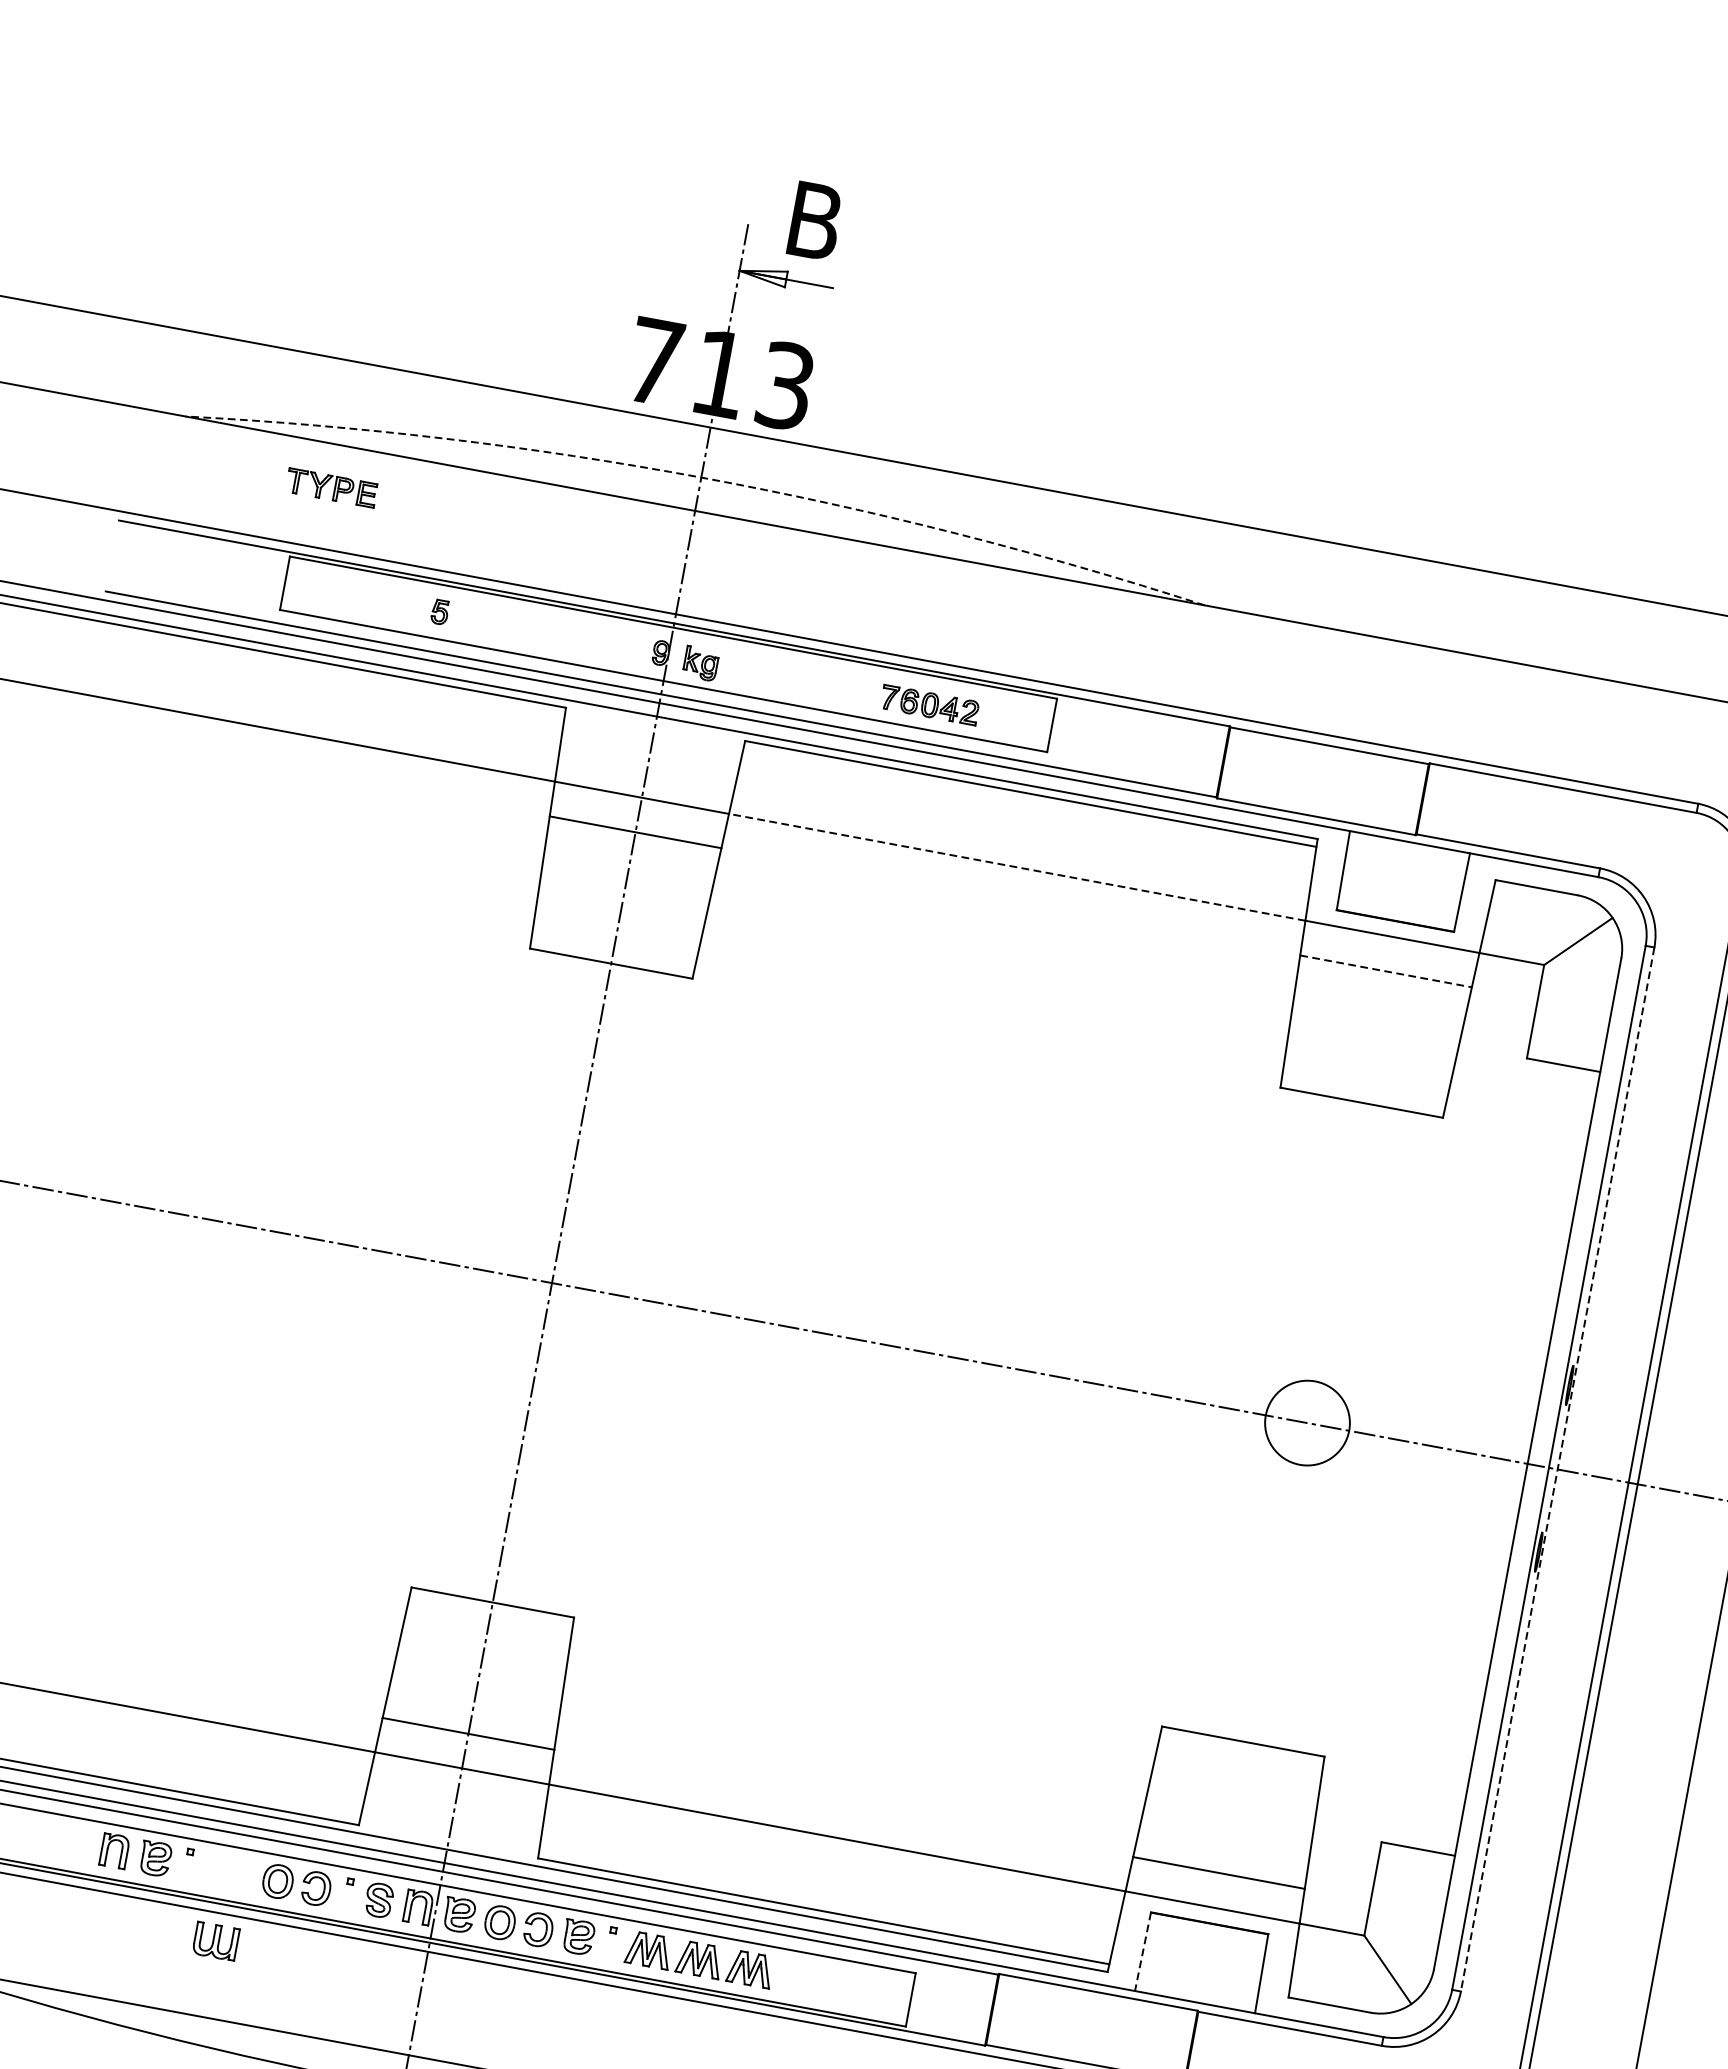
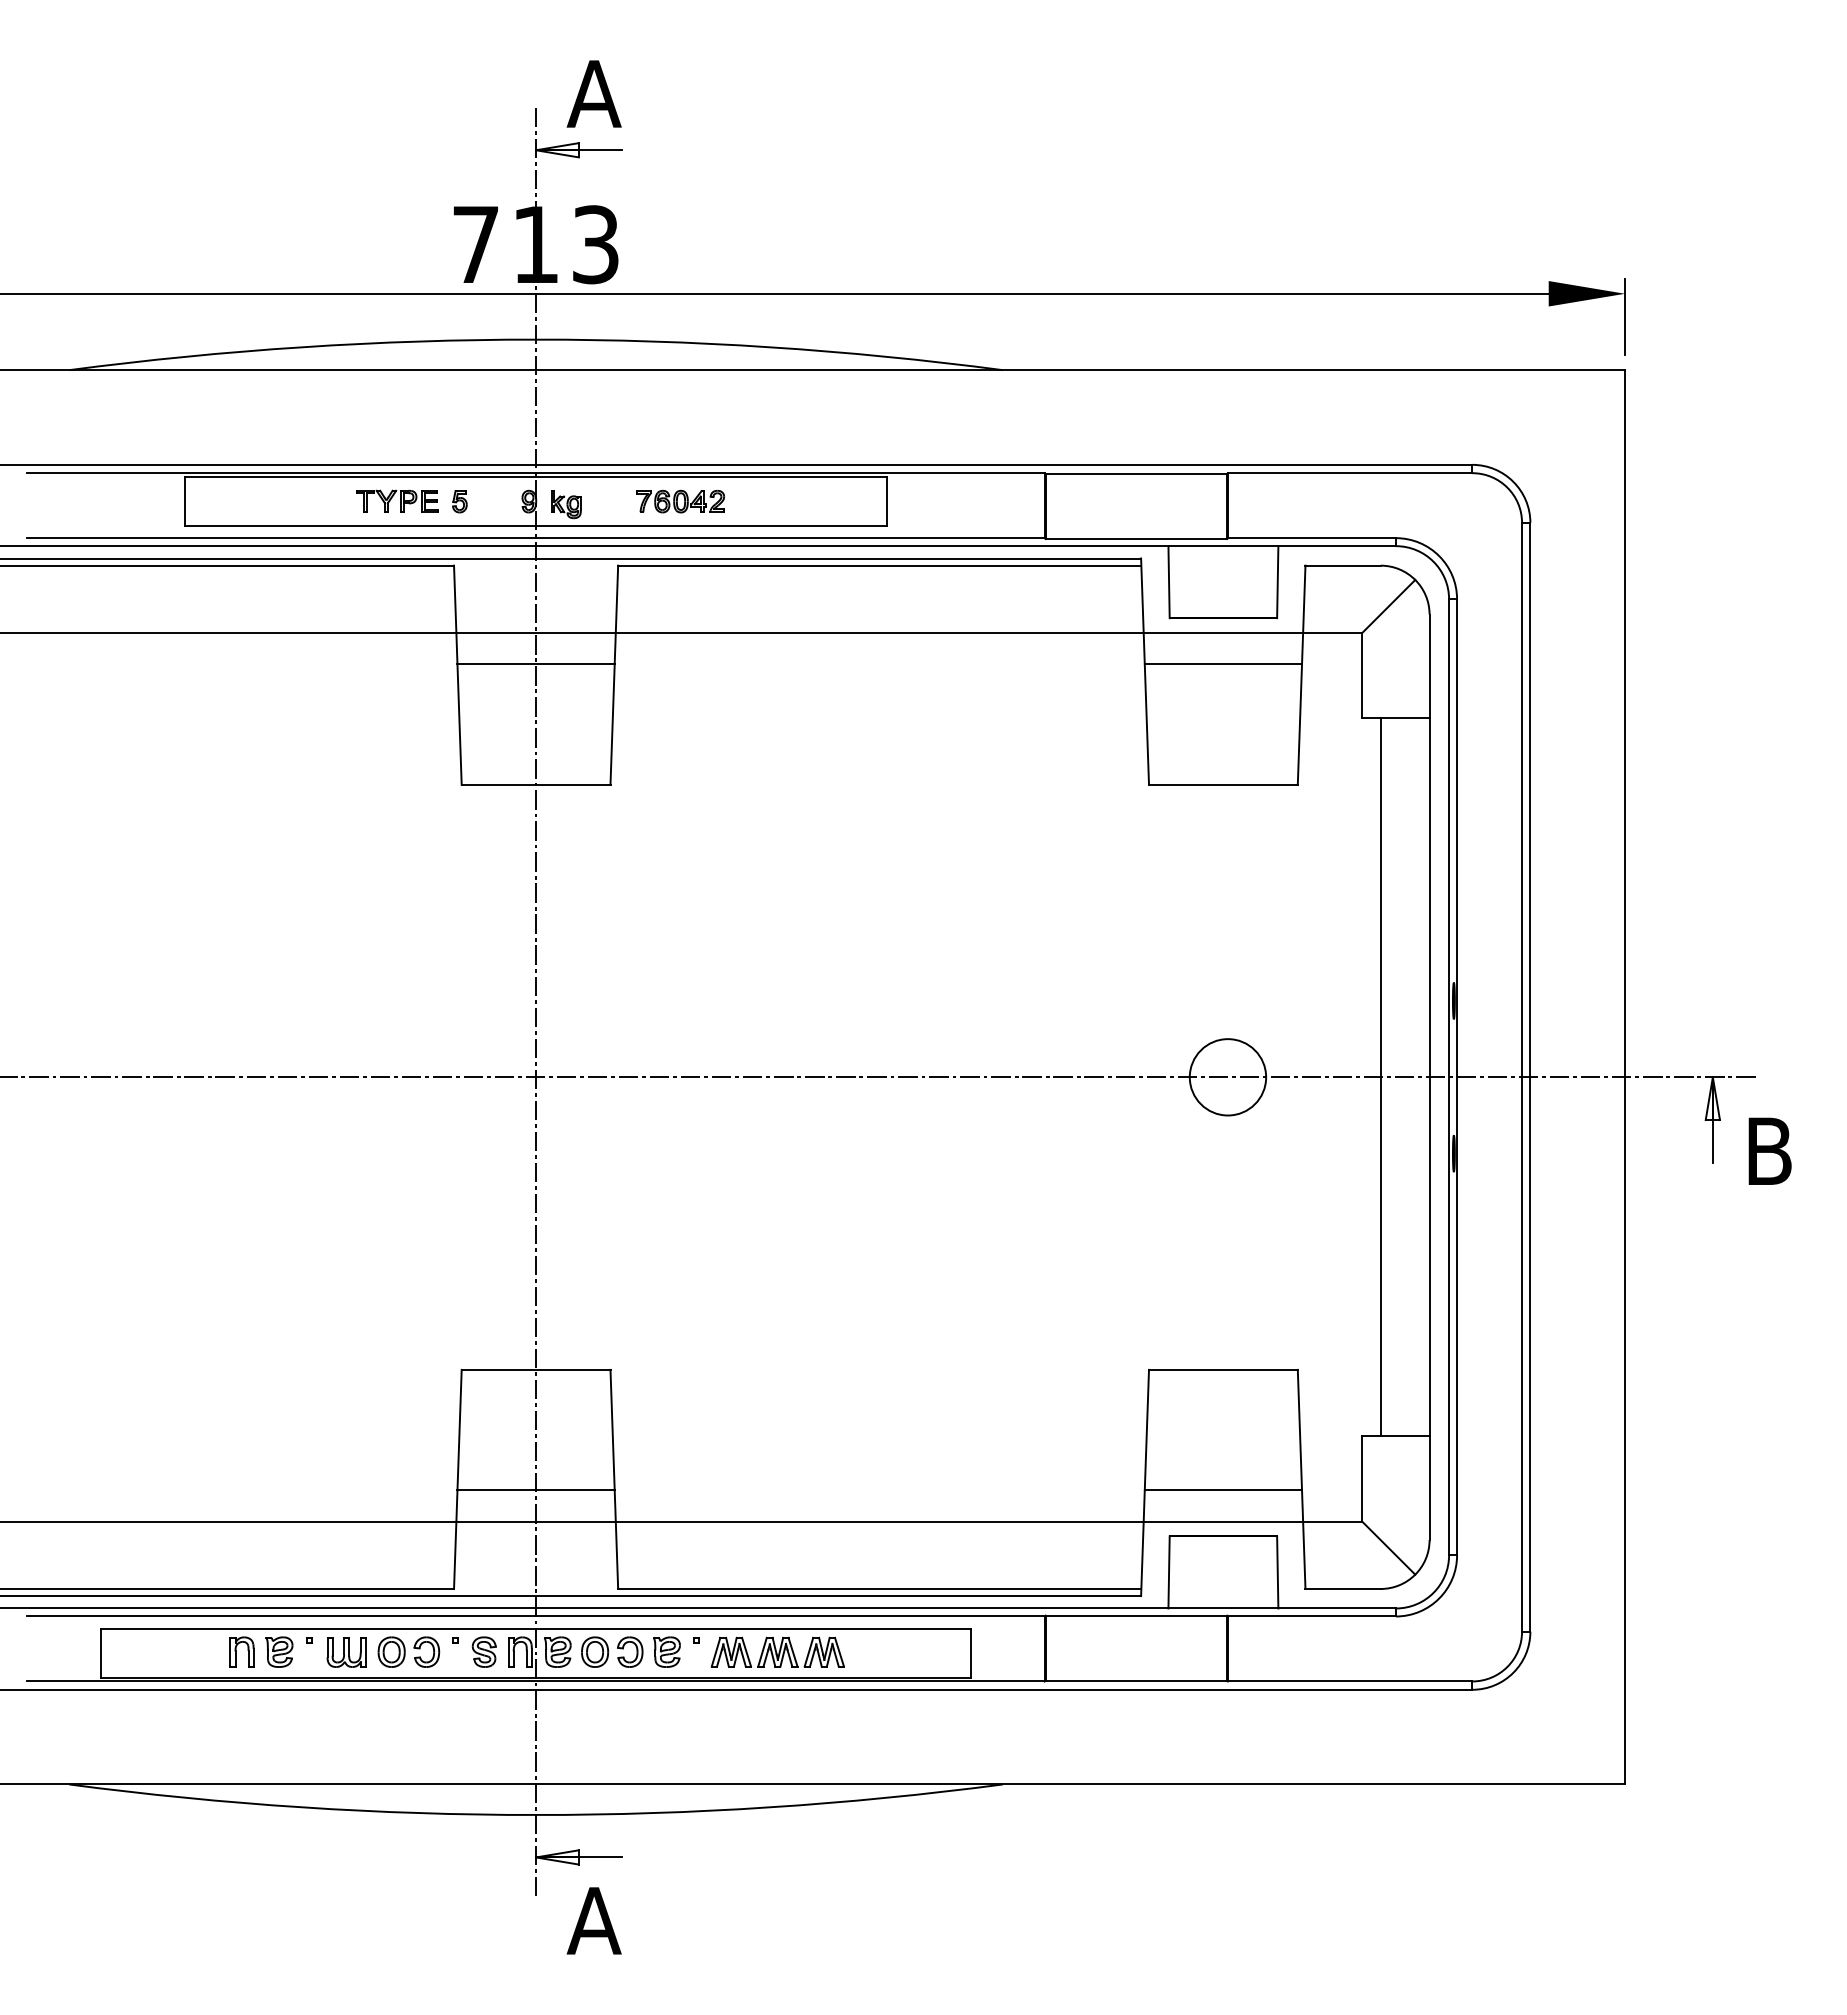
text: (813, 220) -> (593, 93), B -> A
arc: (701, 477) -> (536, 339), dashed -> solid
part: (331, 486) -> (397, 500), moved
part: (439, 611) -> (459, 501), moved
part: (929, 704) -> (680, 501), moved
line: (1017, 866) -> (879, 632), dashed -> solid
line: (1386, 971) -> (1223, 664), dashed -> solid
line: (1474, 1454) -> (1380, 1077), added
line: (1558, 1469) -> (1457, 1077), dashed -> solid
part: (215, 1941) -> (346, 1652), moved
line: (1143, 1951) -> (1169, 1572), dashed -> solid

